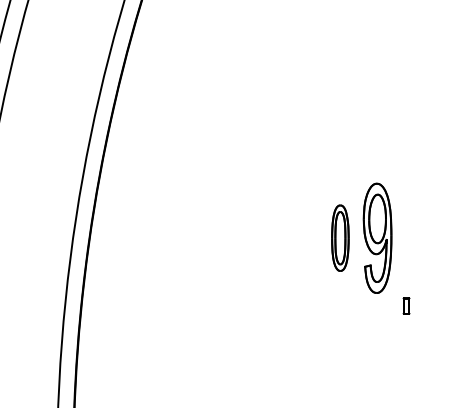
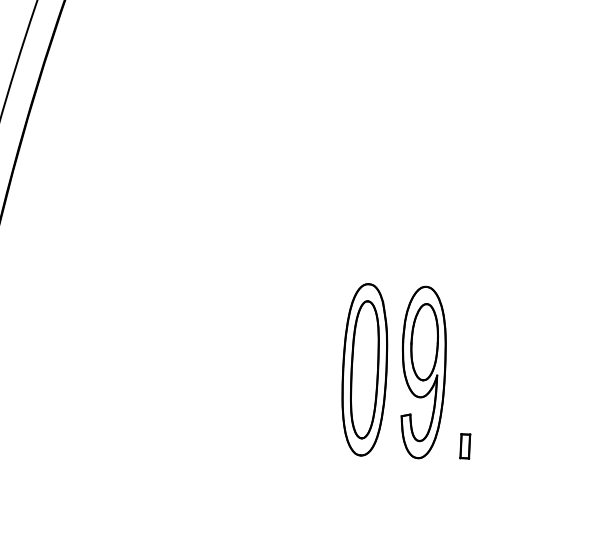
part: (340, 237) -> (365, 368), size x1.67
part: (406, 305) -> (465, 445), moved

